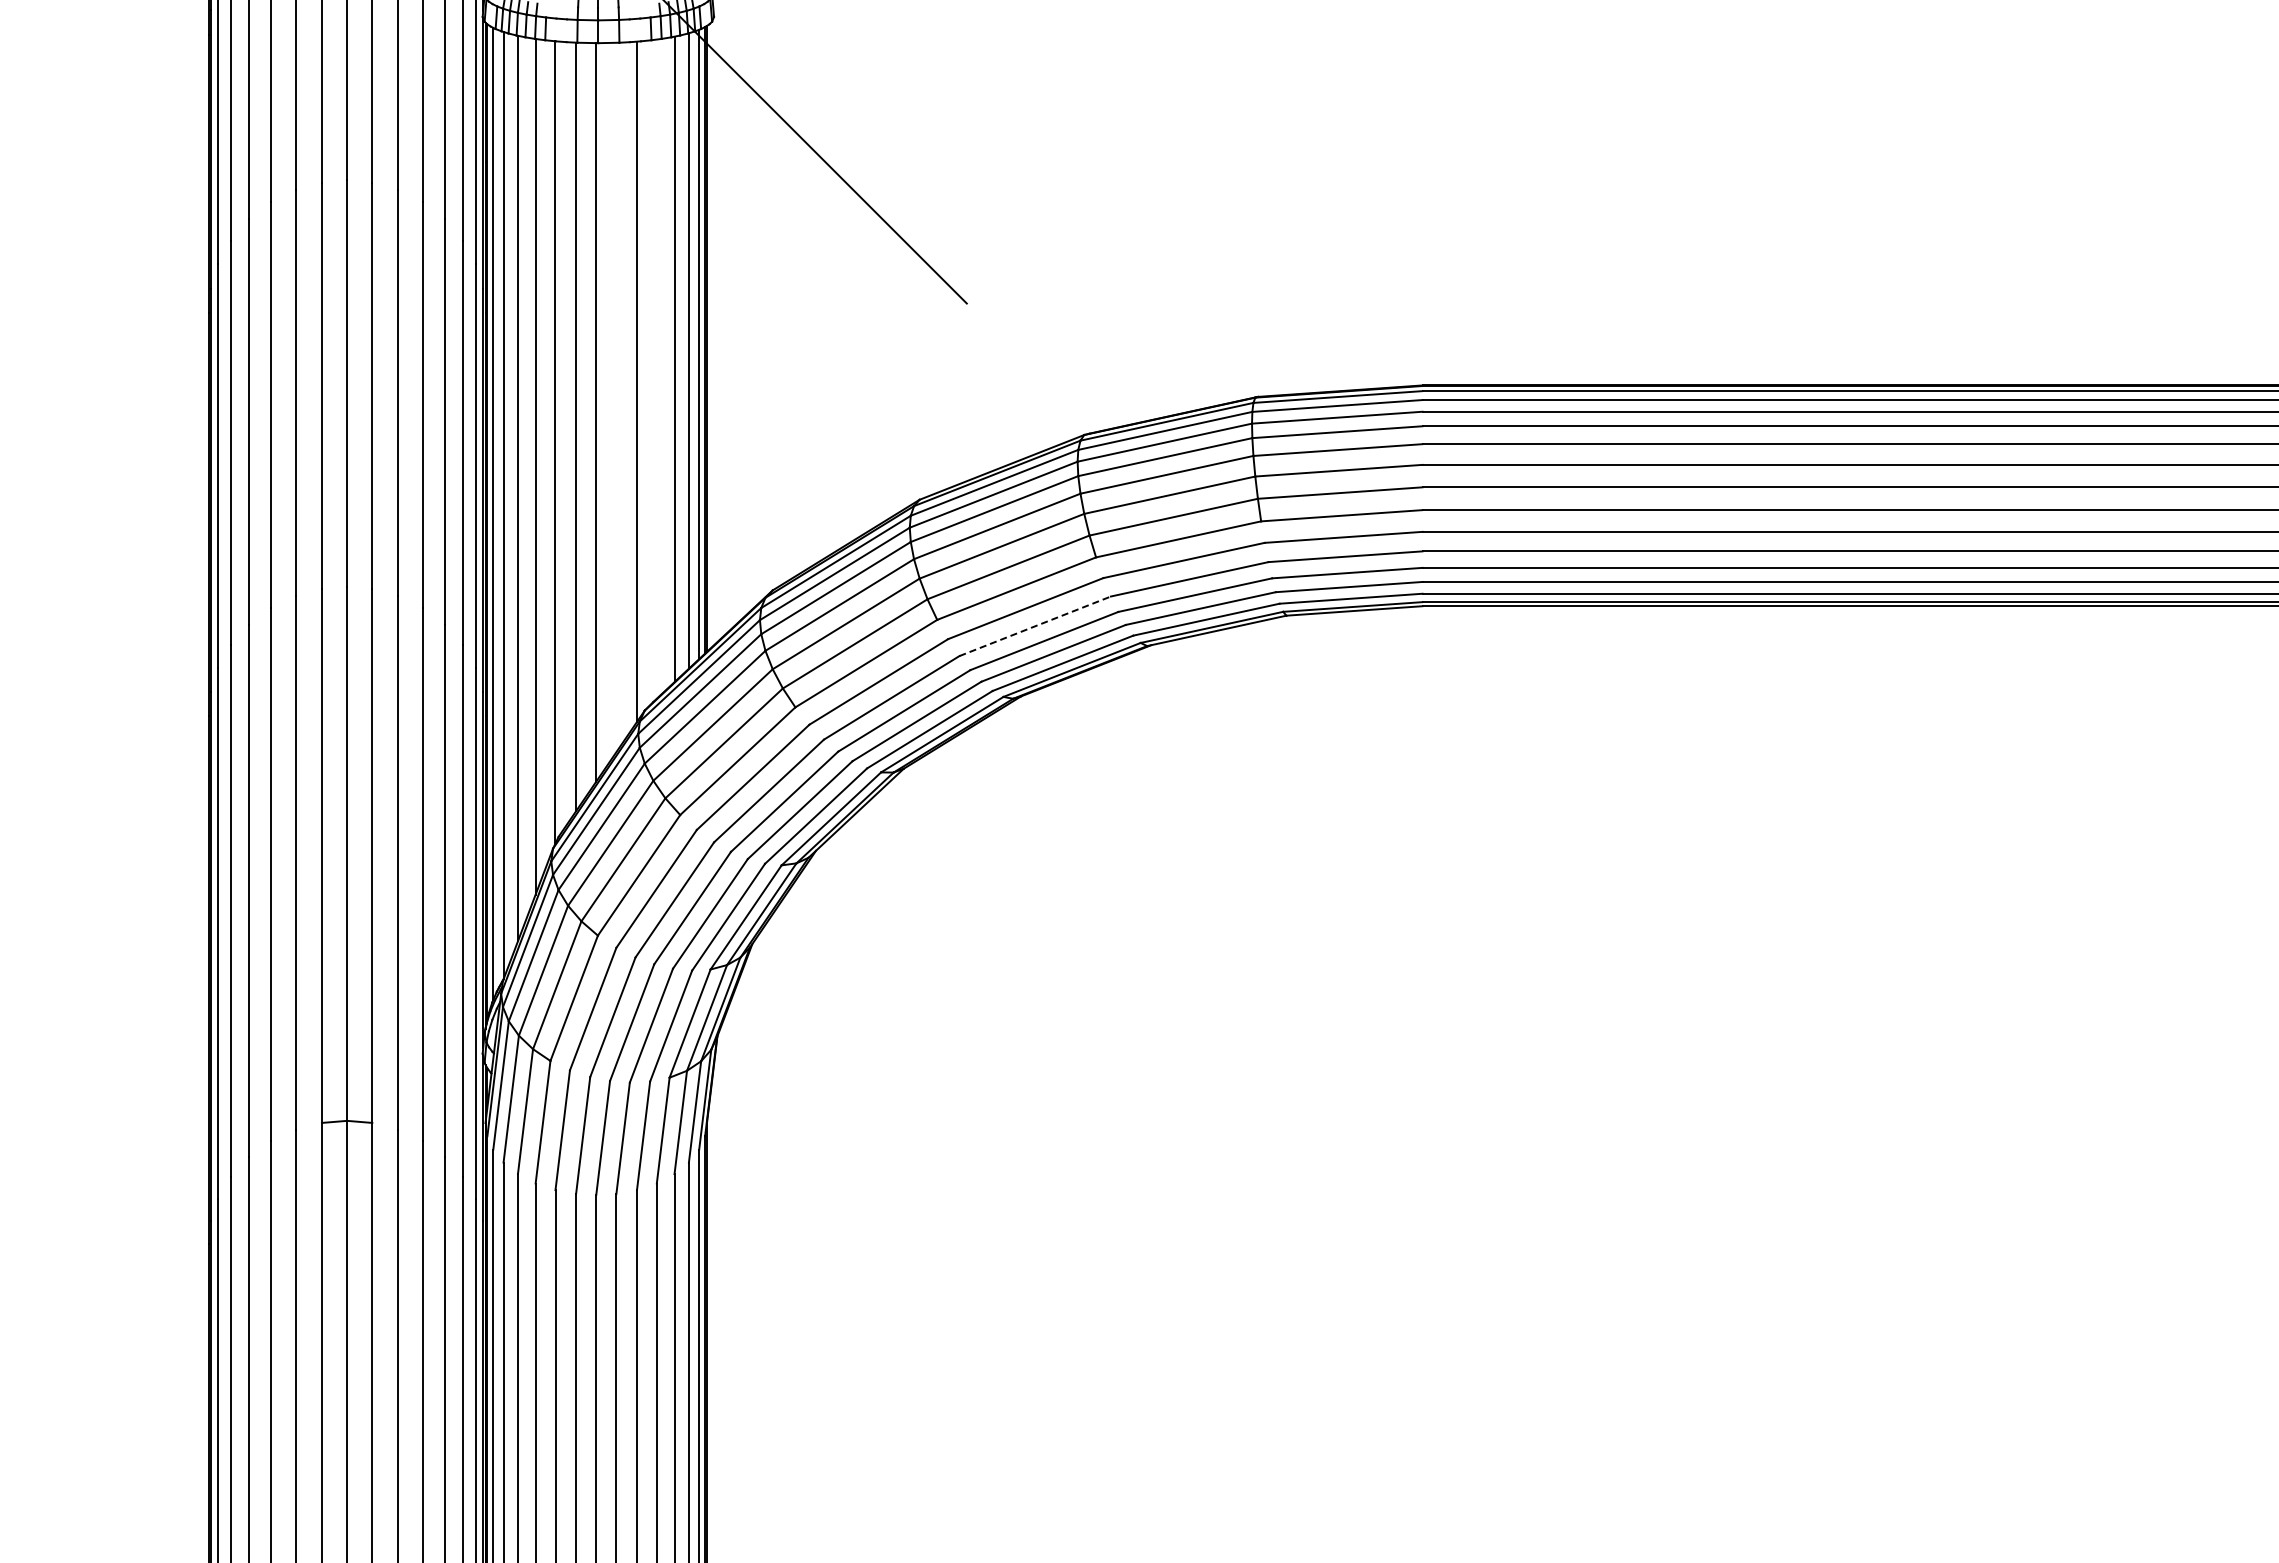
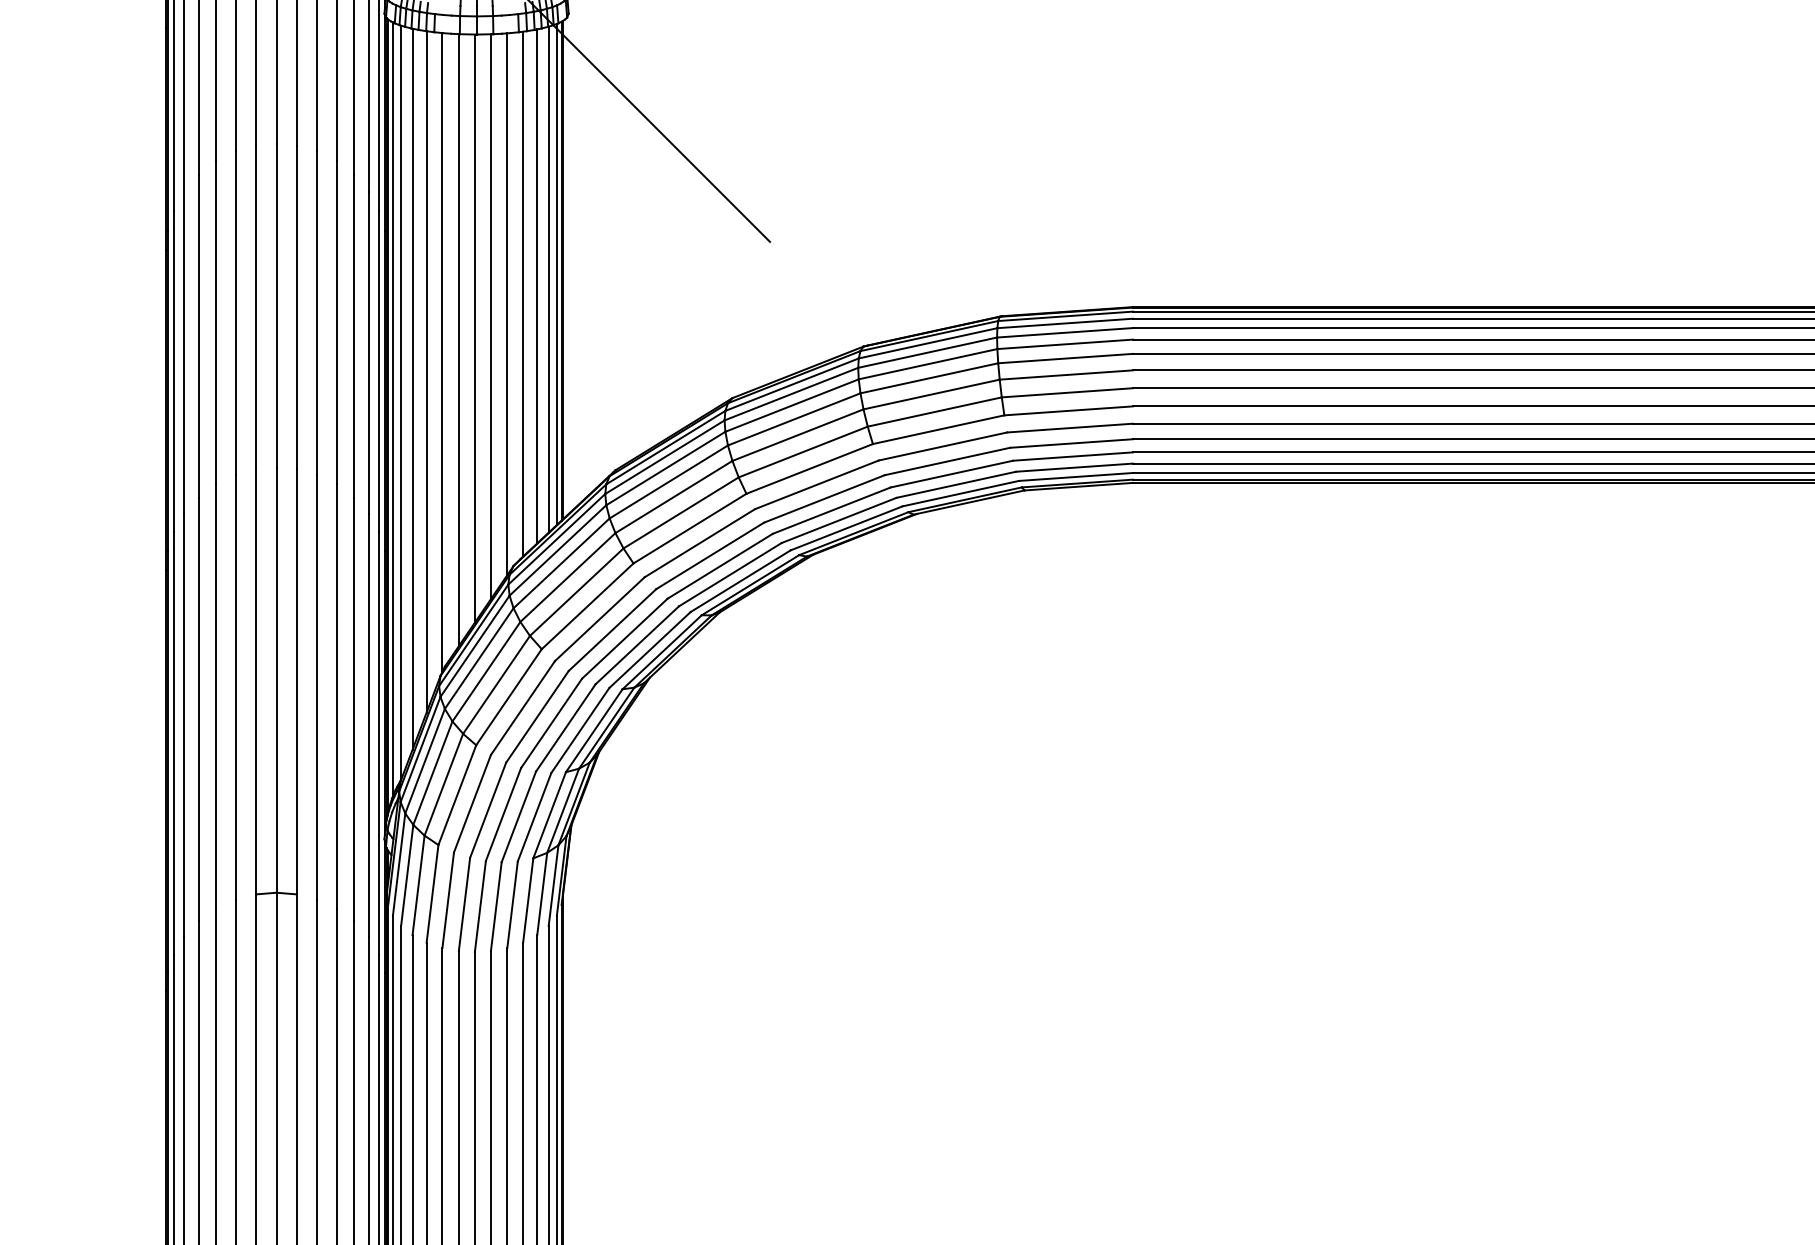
line: (656, 368) -> (522, 293), added
line: (616, 397) -> (491, 316), added
line: (1035, 626) -> (824, 499), dashed -> solid

